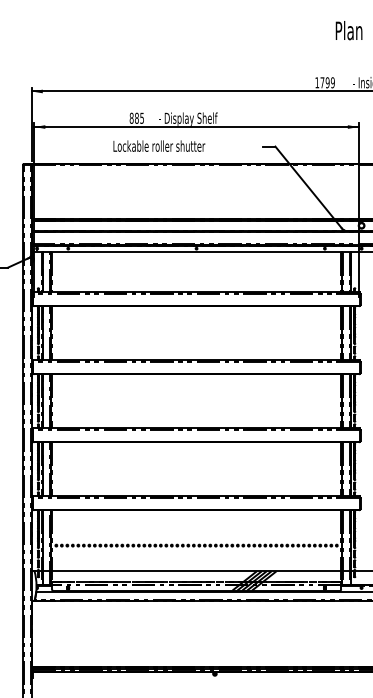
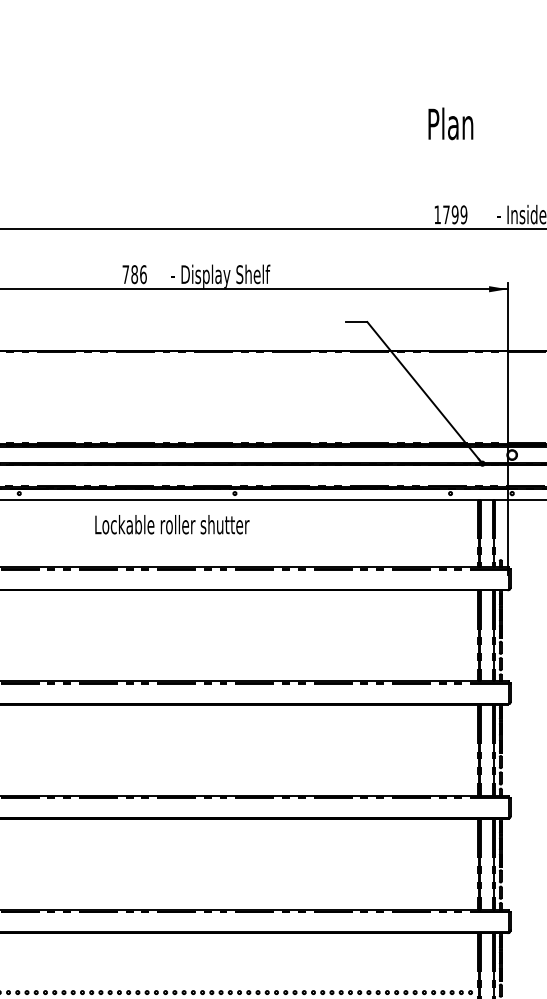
text: (348, 30) -> (449, 123), moved
text: (136, 117) -> (133, 273), 885 -> 786
text: (159, 145) -> (172, 523), moved

